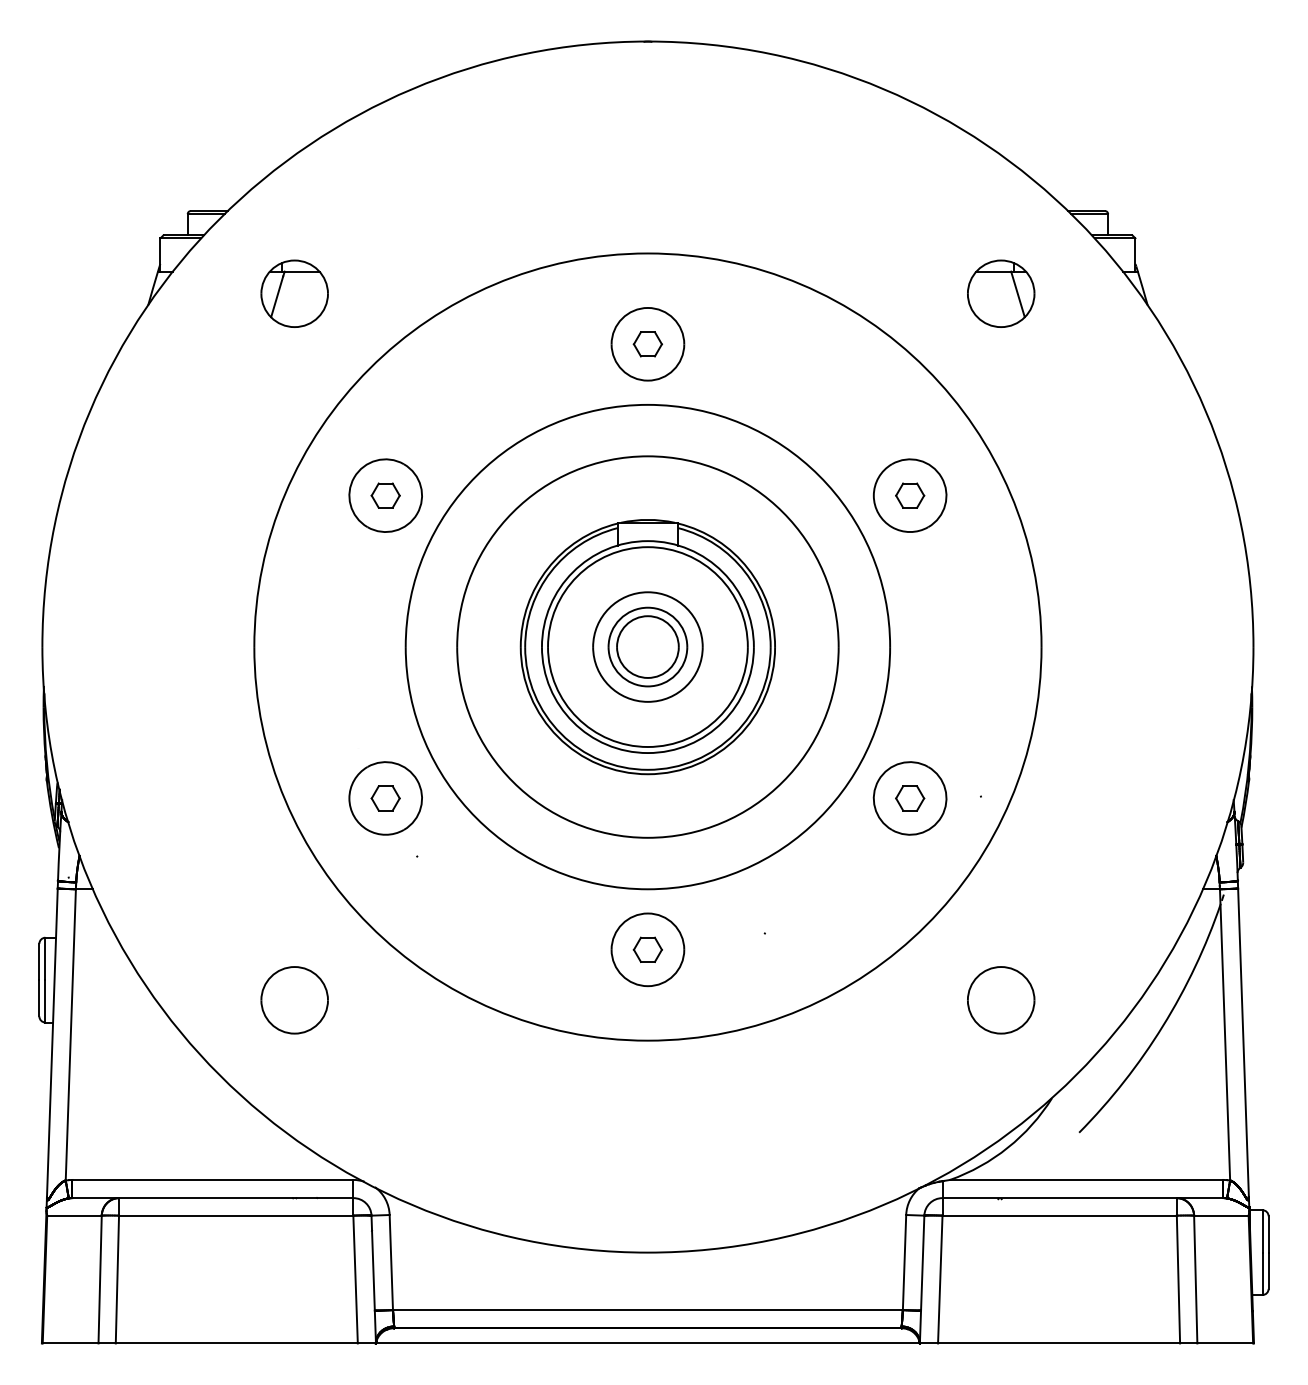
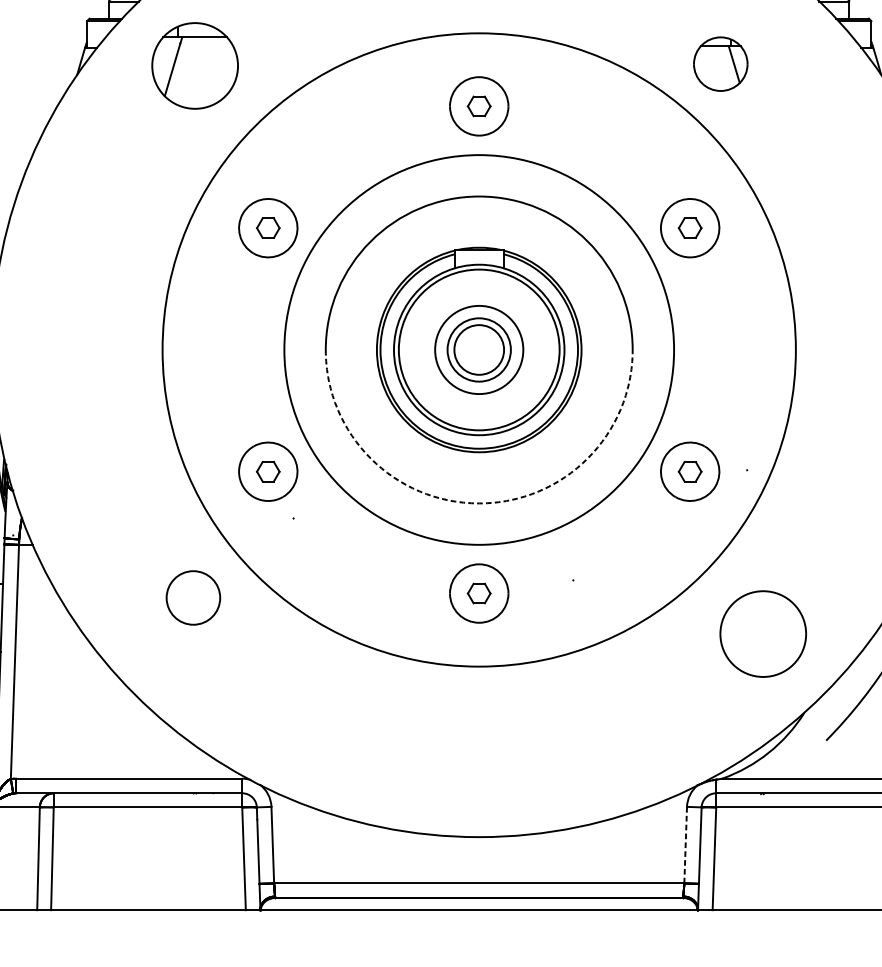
part: (294, 293) -> (194, 65), size x1.6
part: (1001, 293) -> (721, 63), moved
arc: (647, 837) -> (478, 503), solid -> dashed
part: (294, 1000) -> (193, 598), moved
part: (1001, 1000) -> (763, 634), size x1.6
line: (904, 1262) -> (685, 845), solid -> dashed

